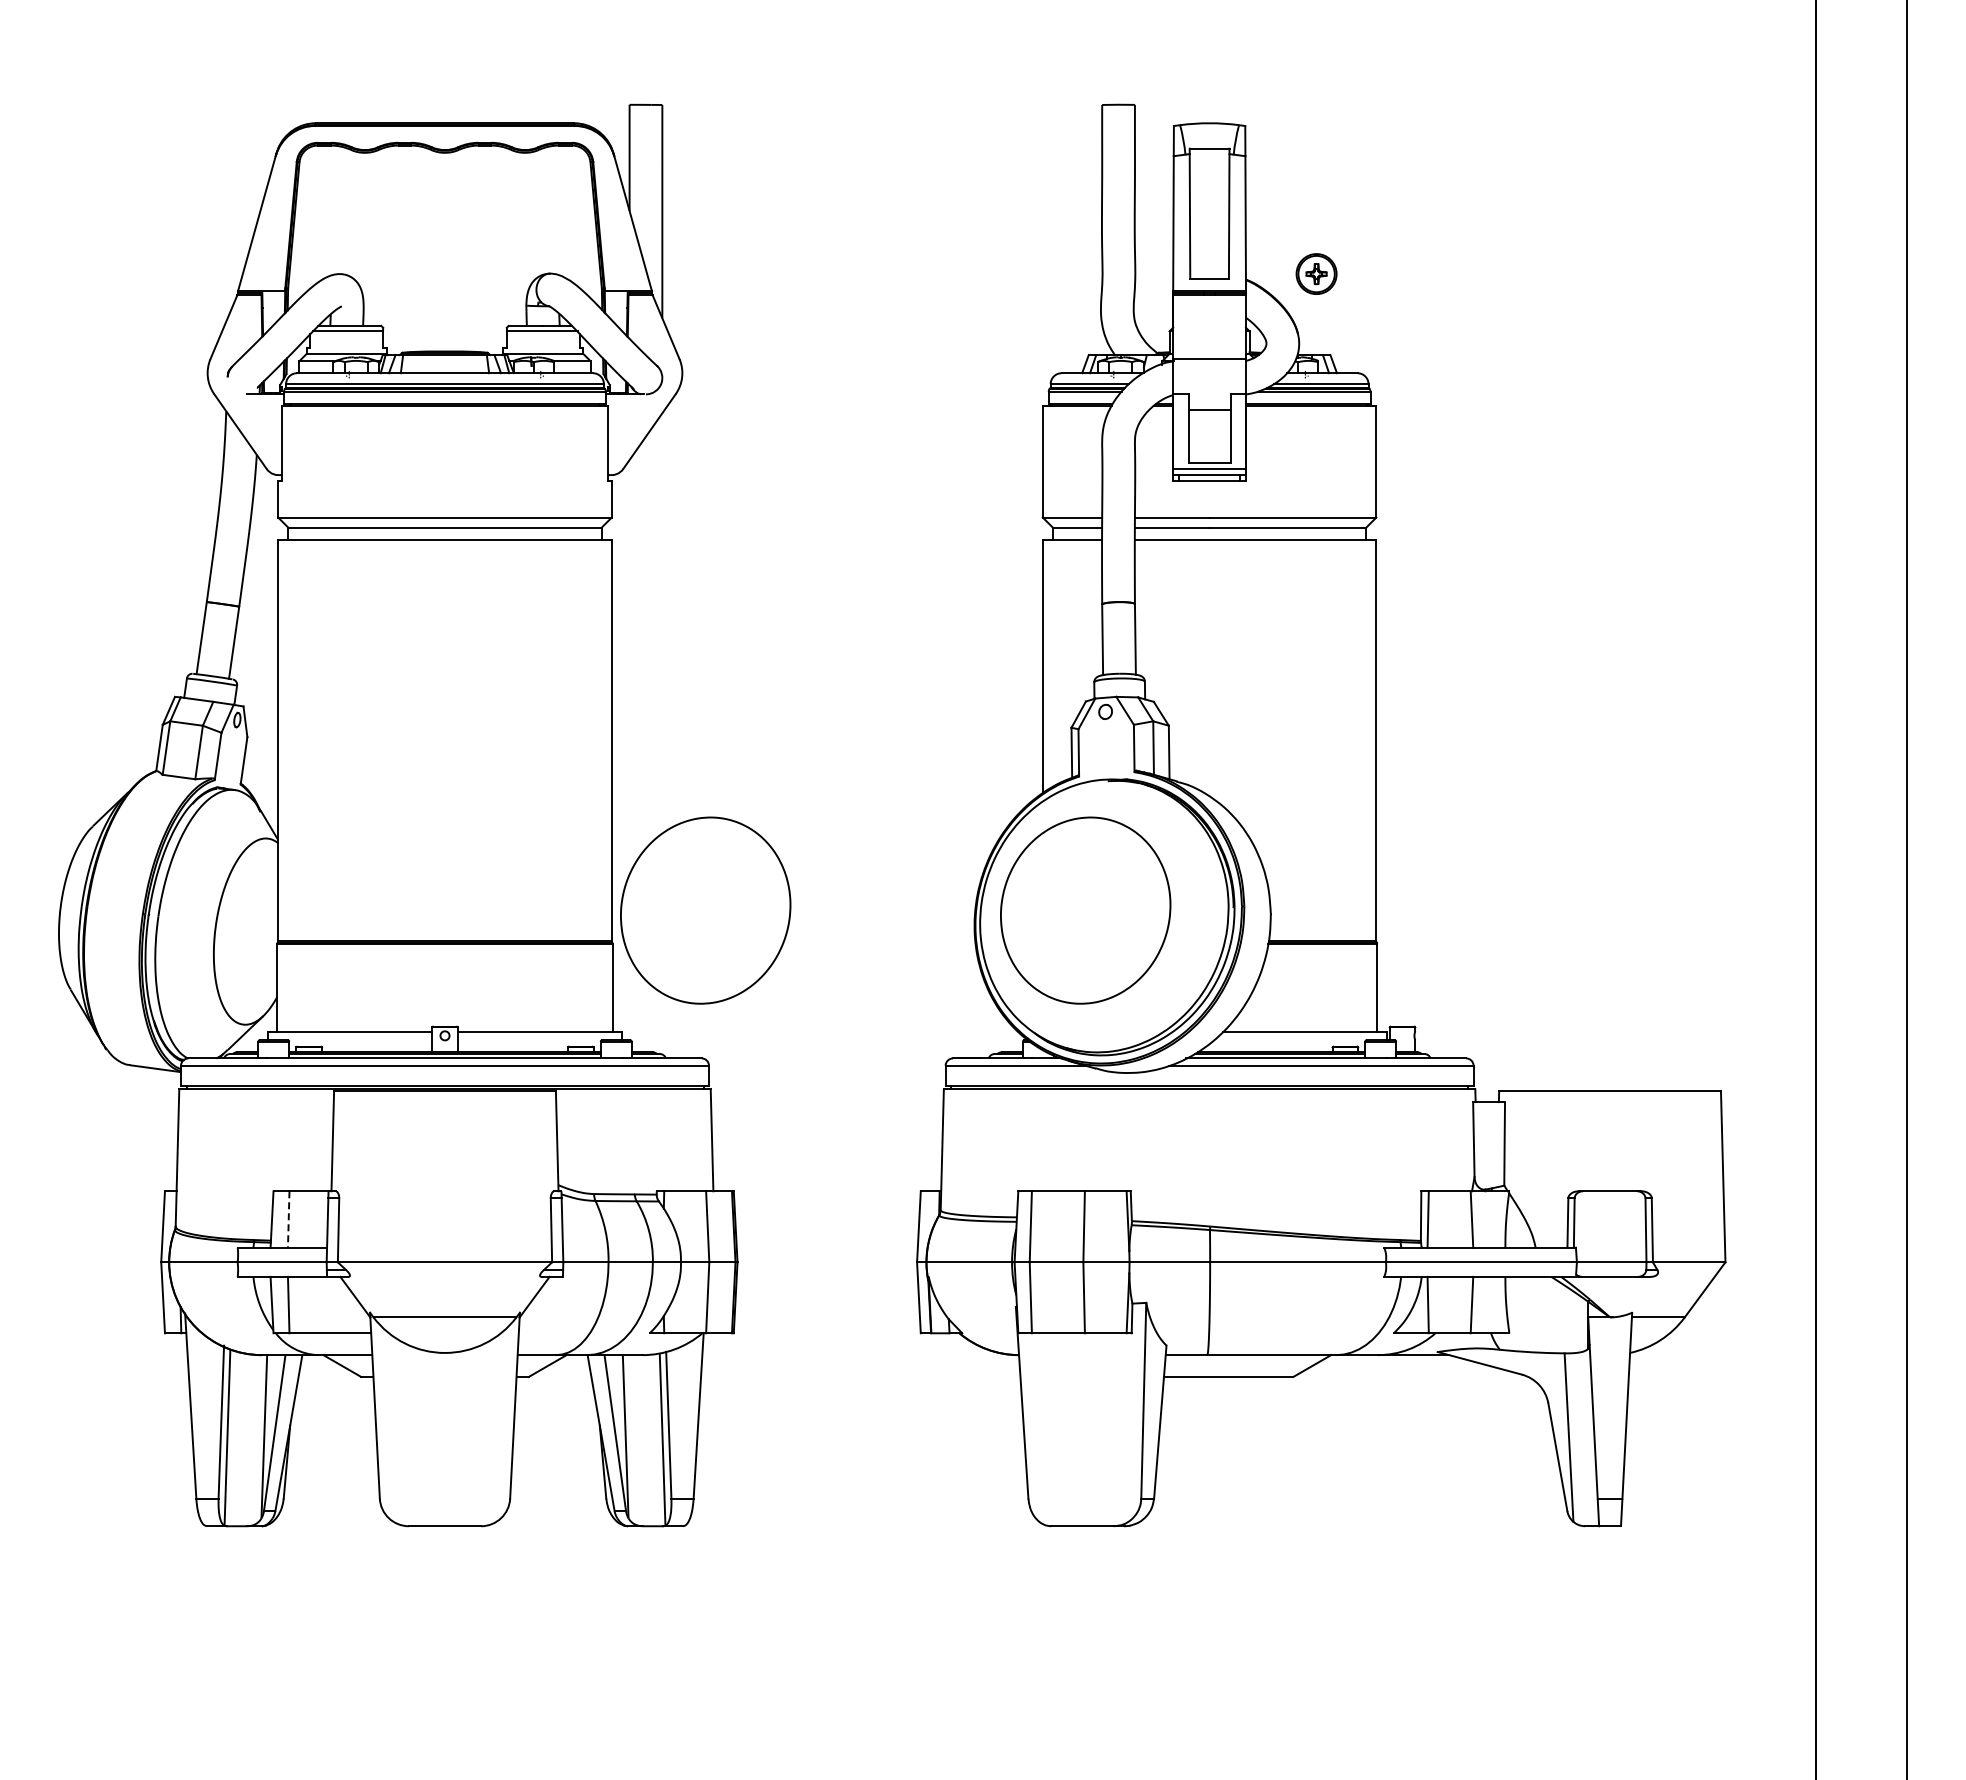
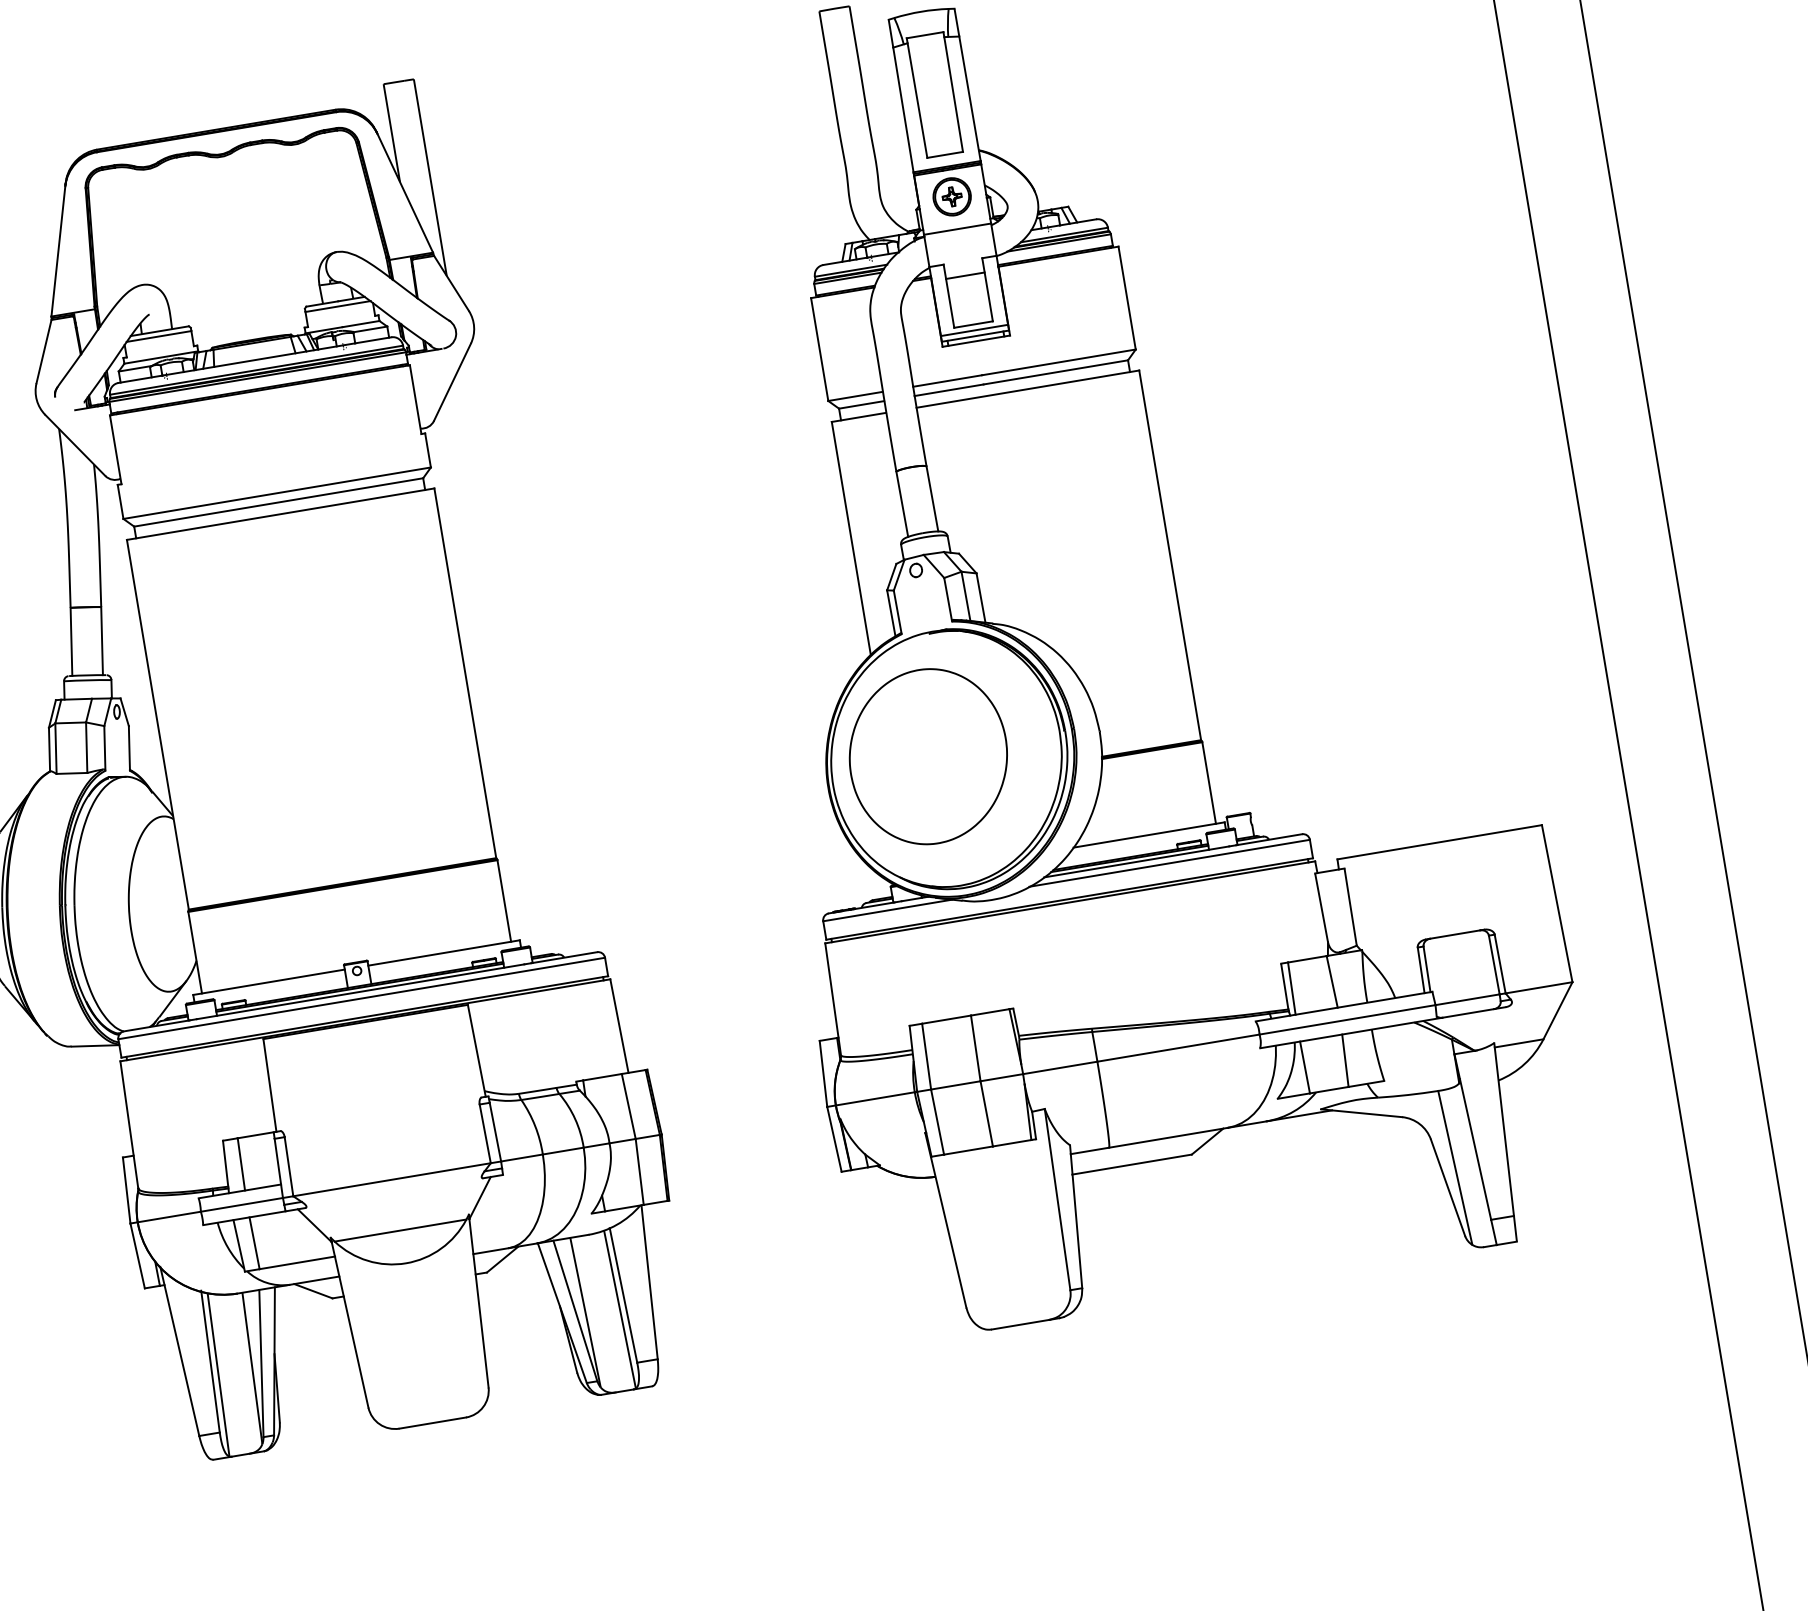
part: (1316, 273) -> (951, 196), moved
part: (705, 910) -> (577, 815), removed
line: (288, 1220) -> (241, 1165), dashed -> solid

